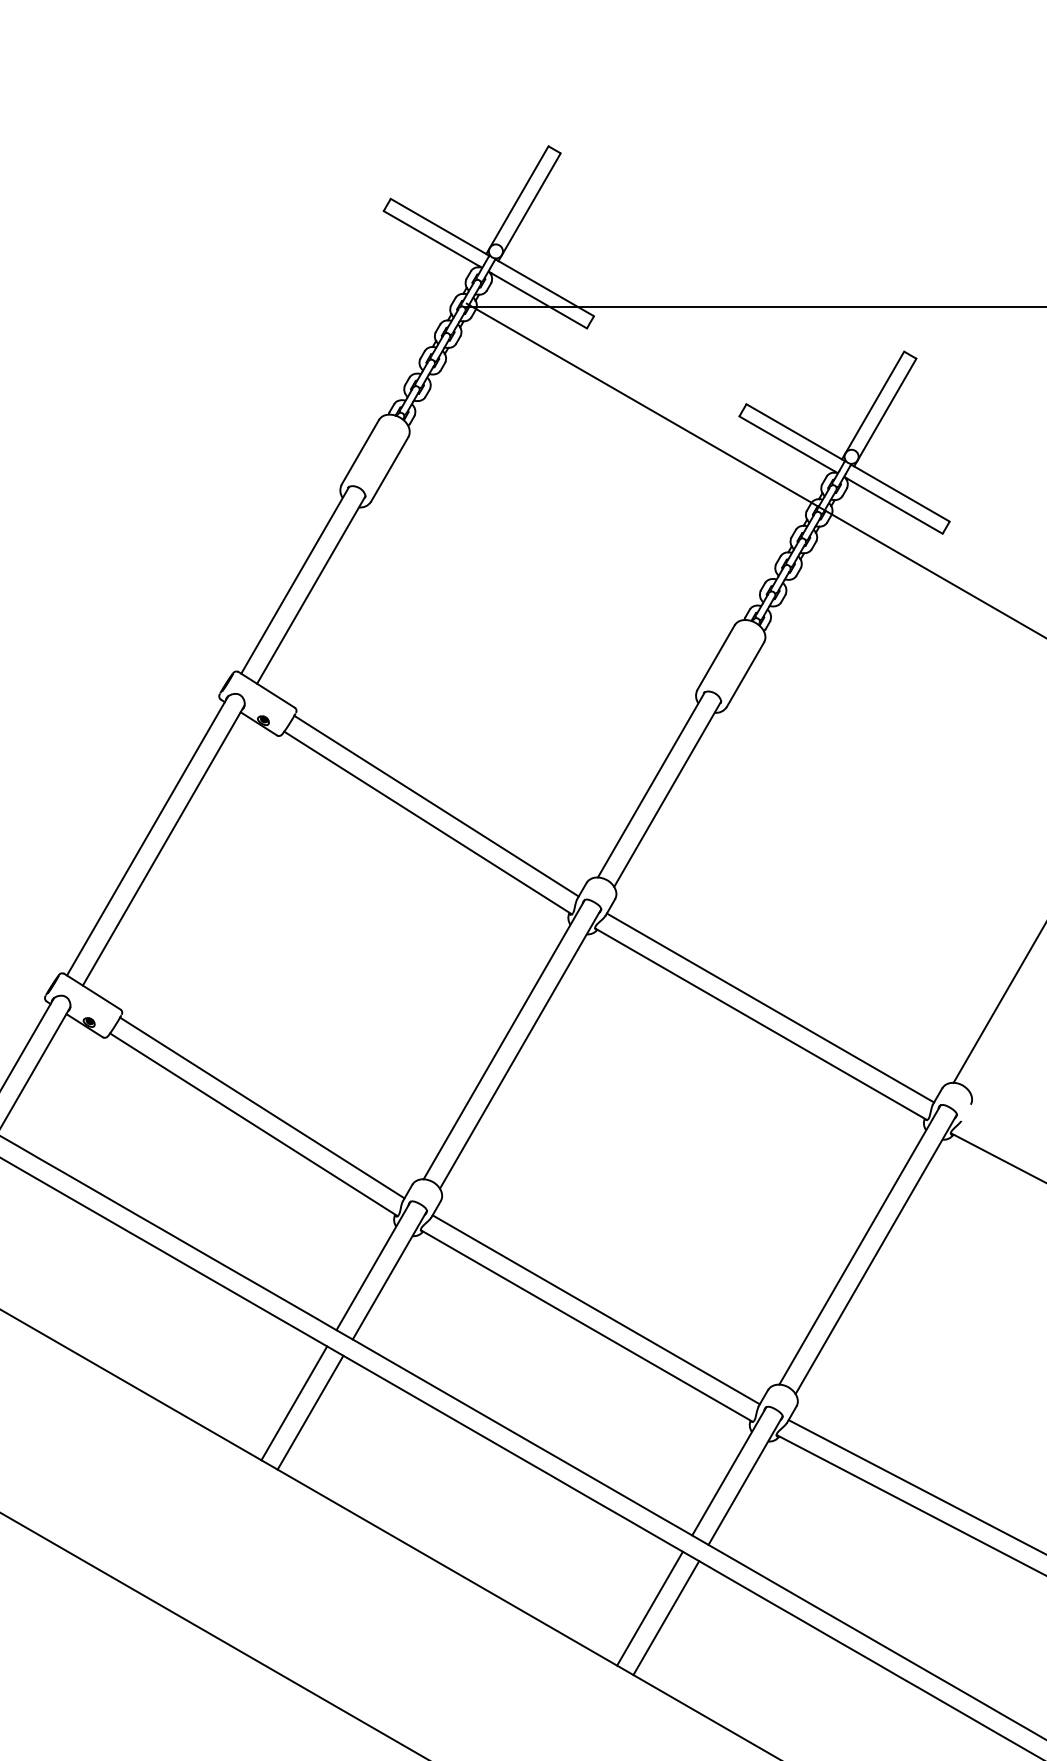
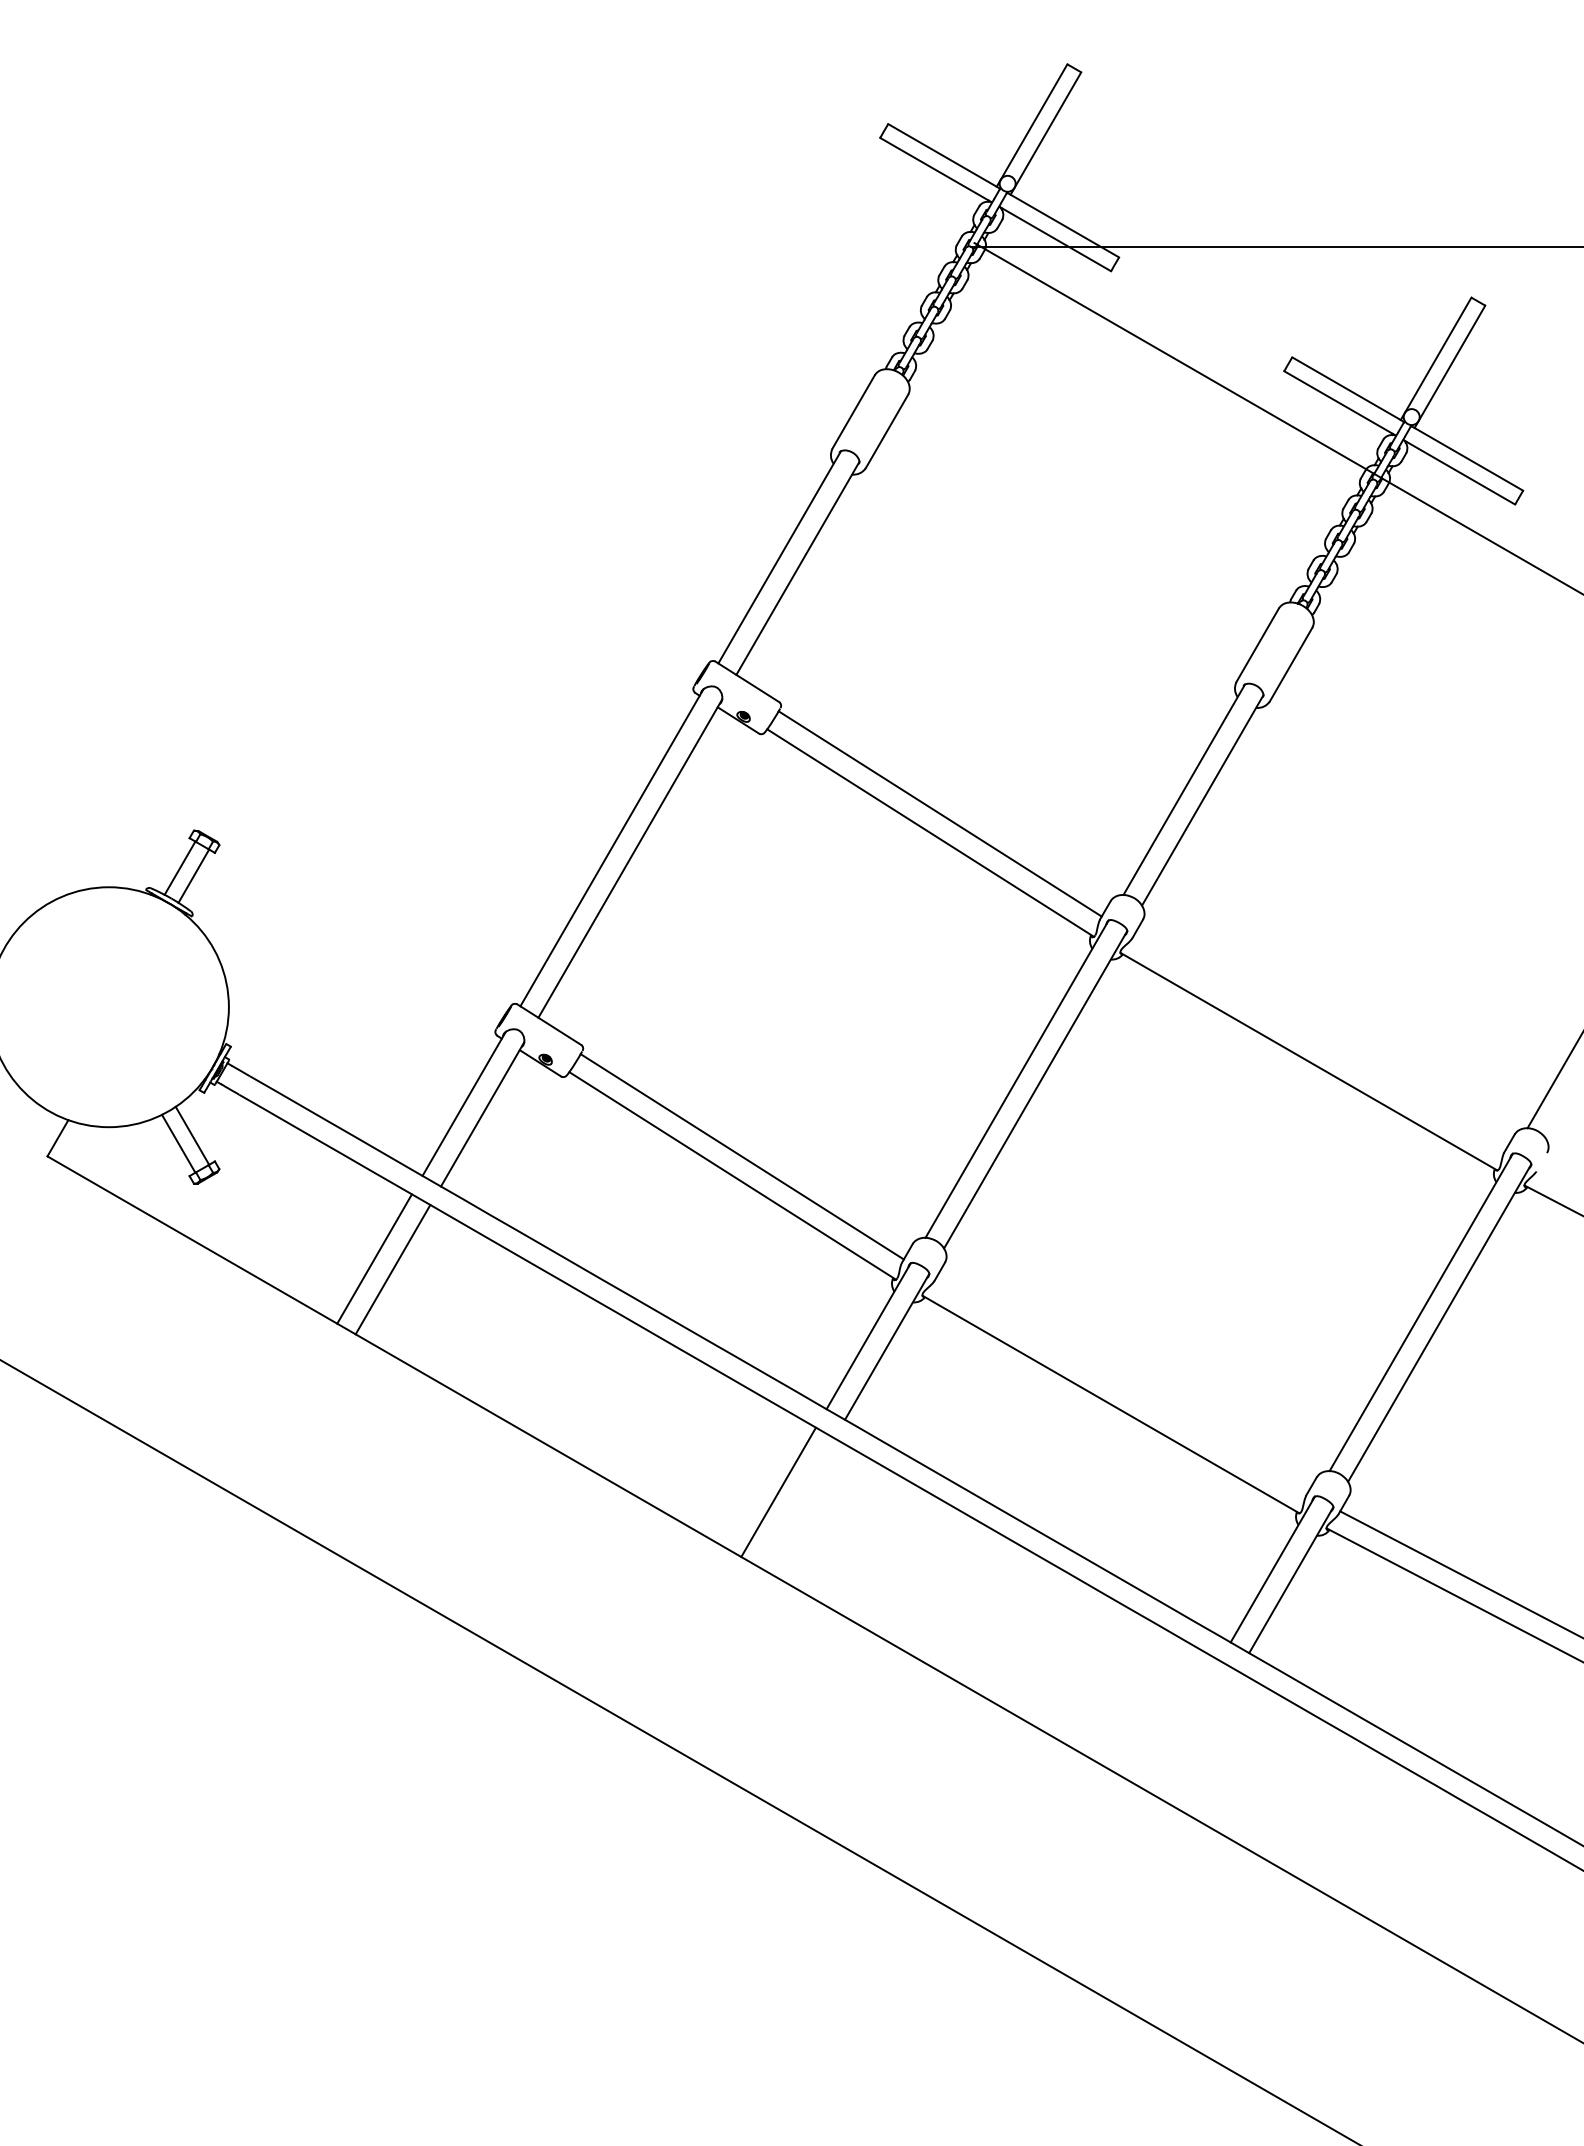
line: (770, 1007) -> (1319, 1042), removed
line: (596, 1309) -> (1121, 1385), removed
line: (310, 1412) -> (796, 1502), removed
line: (649, 1608) -> (1182, 1725), removed
line: (665, 1617) -> (1200, 1735), removed

